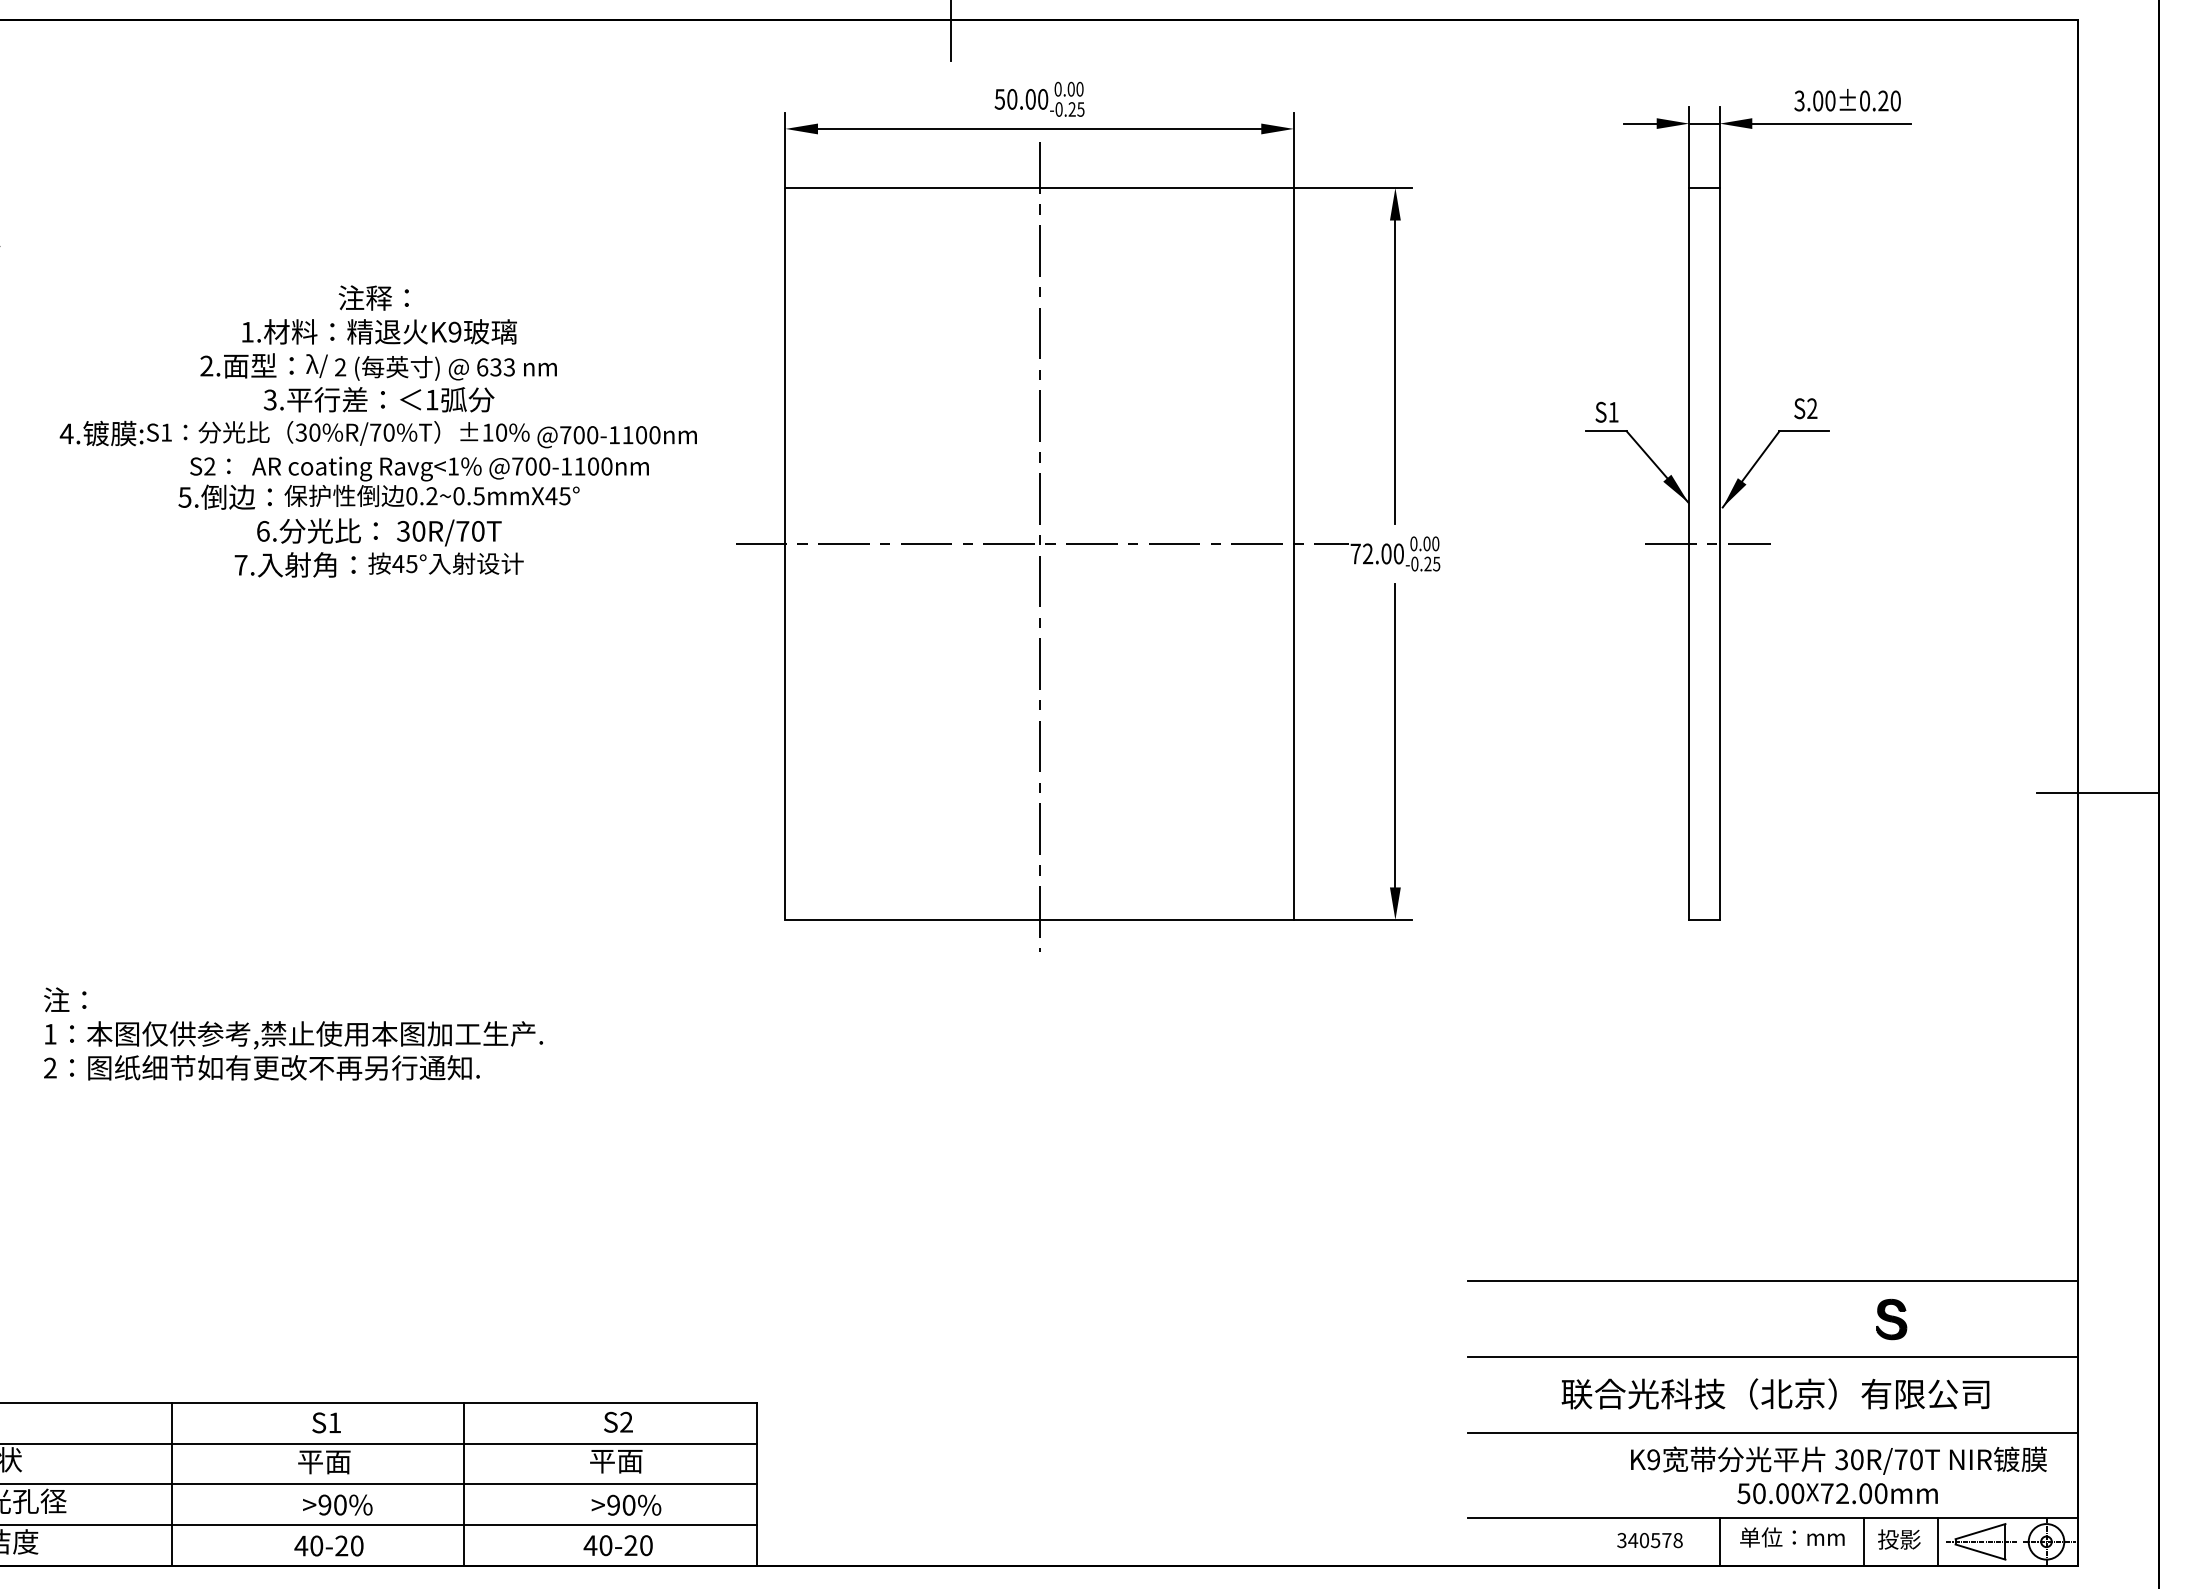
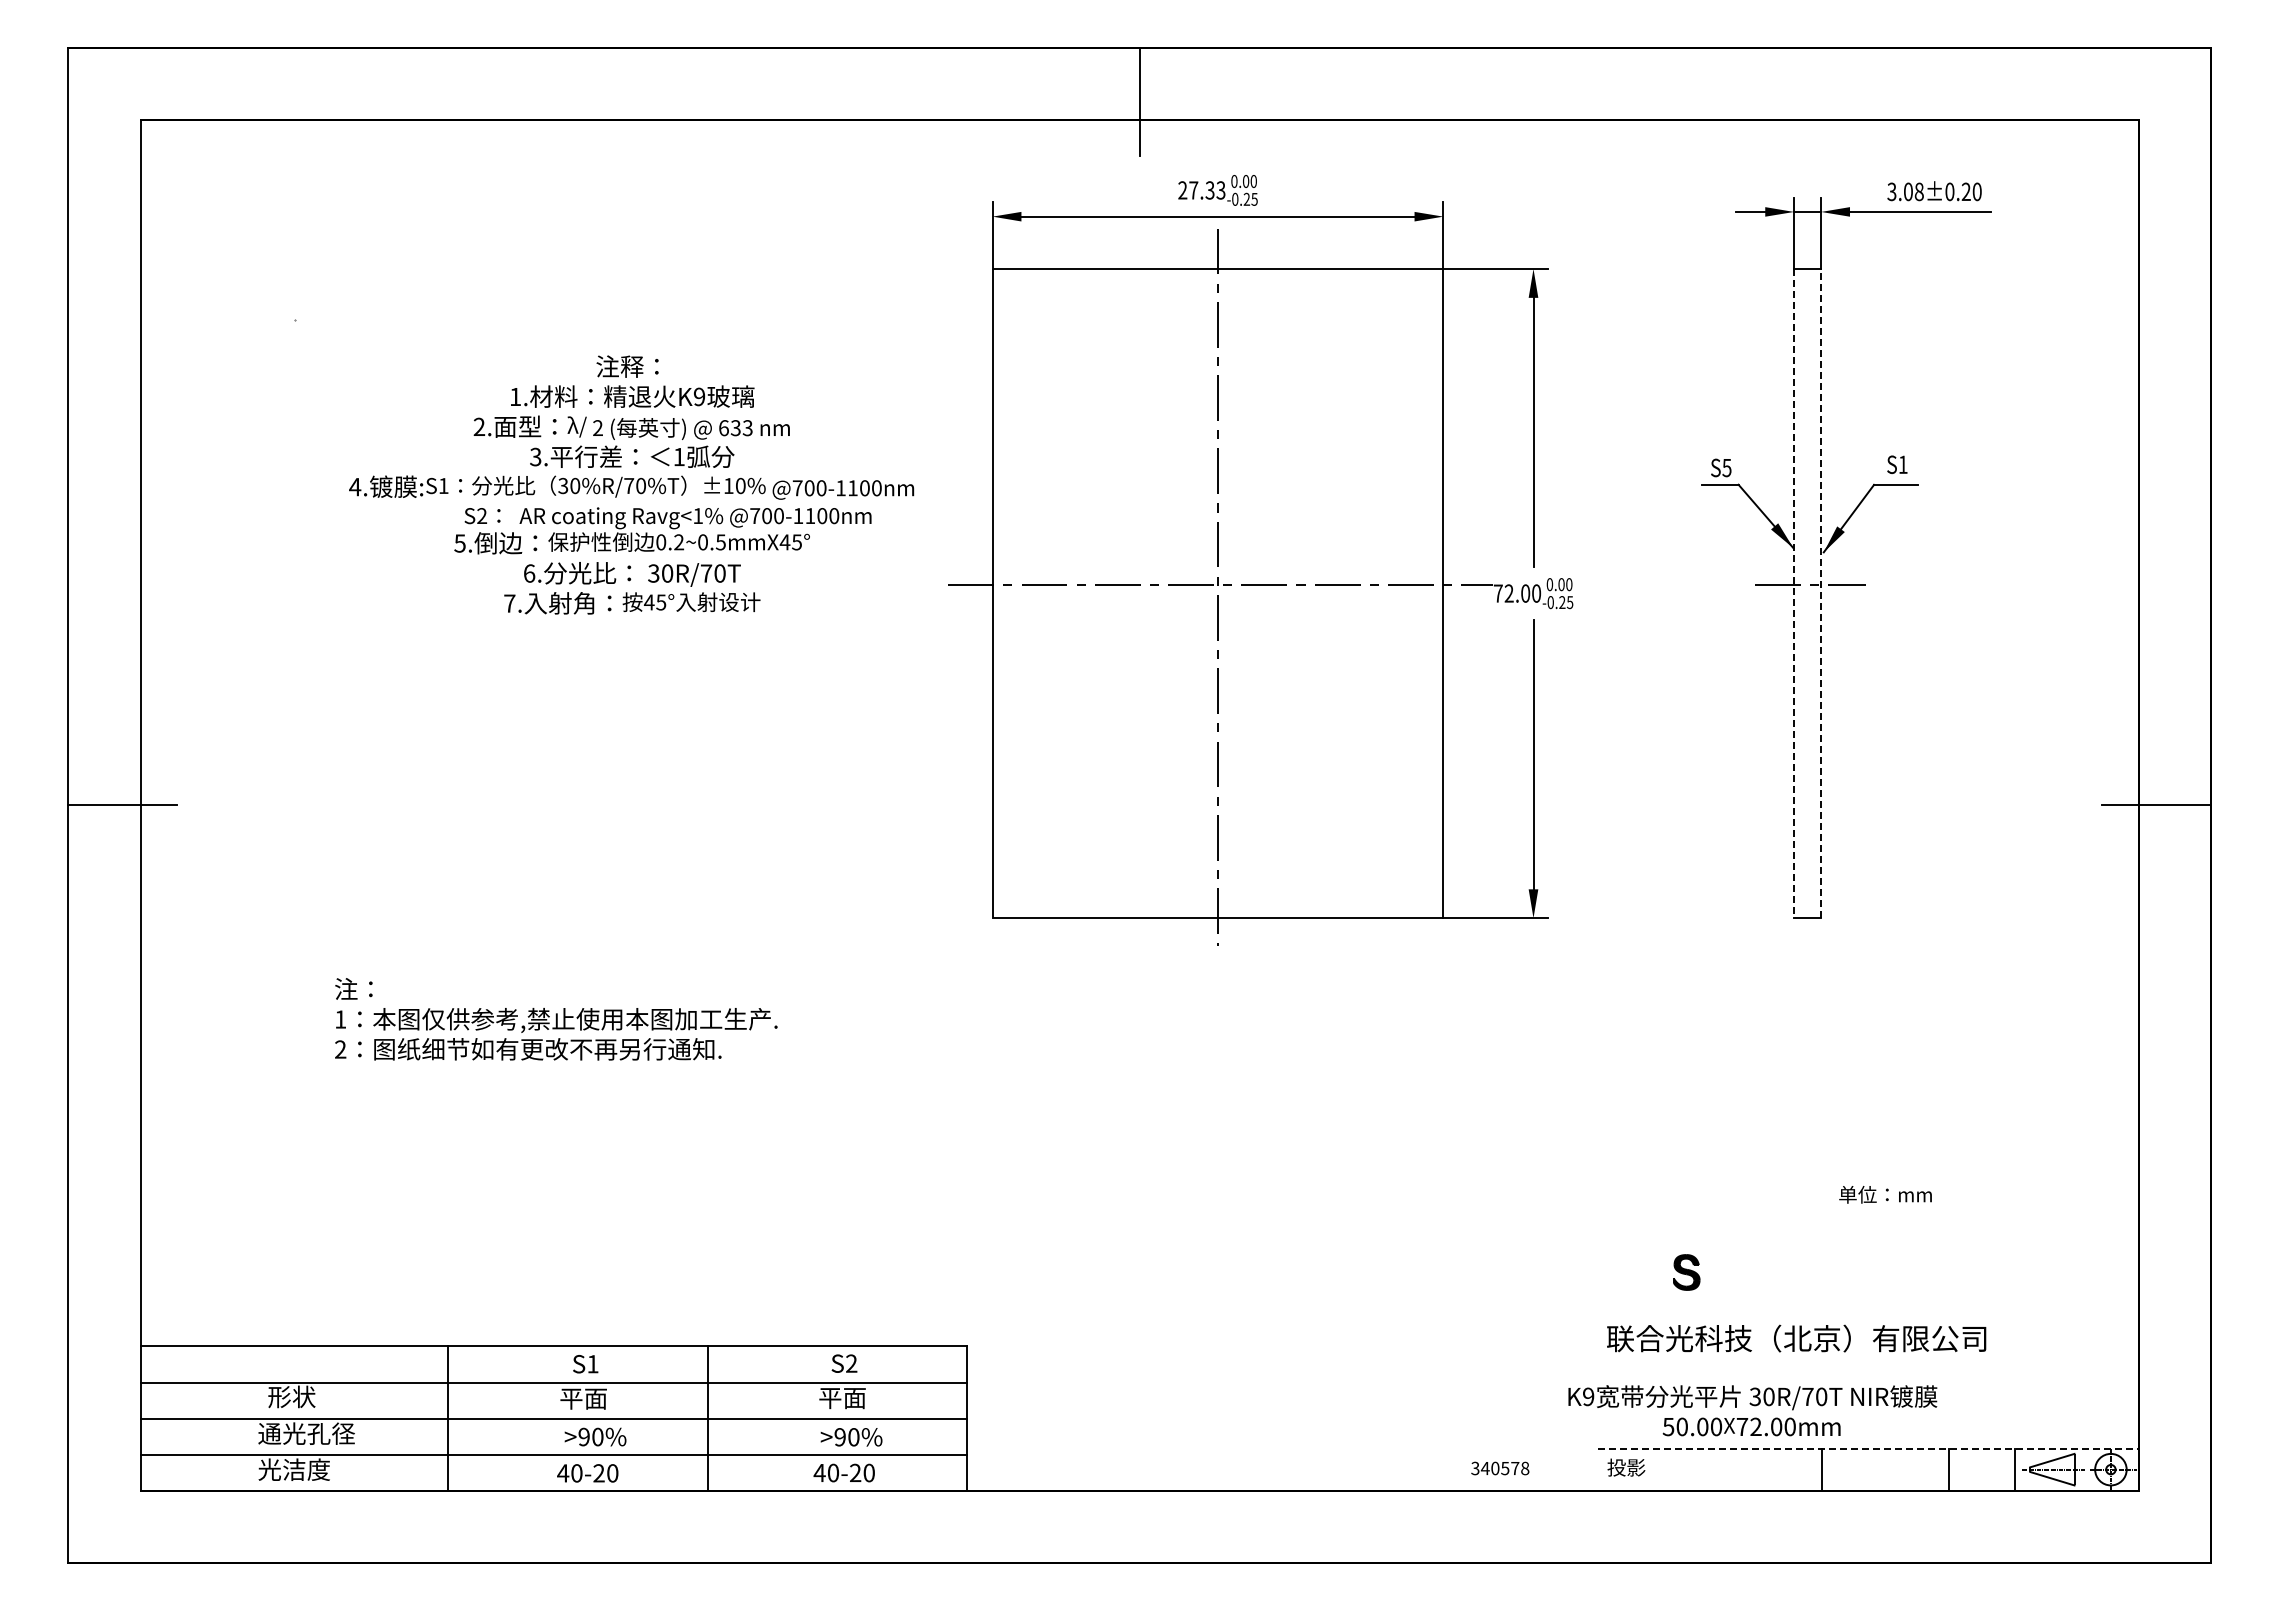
text: (1021, 99) -> (1201, 190), 50.00 -> 27.33
text: (1829, 100) -> (1918, 191), 3.00±0.20 -> 3.08±0.20
text: (1811, 408) -> (1902, 464), S2 -> S1
text: (1613, 412) -> (1726, 468), S1 -> S5
line: (1689, 553) -> (1794, 593), solid -> dashed
line: (1720, 553) -> (1821, 593), solid -> dashed
line: (1772, 1281) -> (1867, 1238), removed
part: (1891, 1319) -> (1686, 1272), moved
line: (1772, 1356) -> (1867, 1305), removed
text: (1775, 1393) -> (1796, 1338), moved
line: (1772, 1432) -> (1867, 1372), removed
text: (1838, 1475) -> (1752, 1410), moved
line: (1773, 1517) -> (1868, 1448), solid -> dashed
text: (1792, 1537) -> (1885, 1194), moved
text: (1899, 1539) -> (1626, 1467), moved
text: (1650, 1540) -> (1500, 1468), moved

